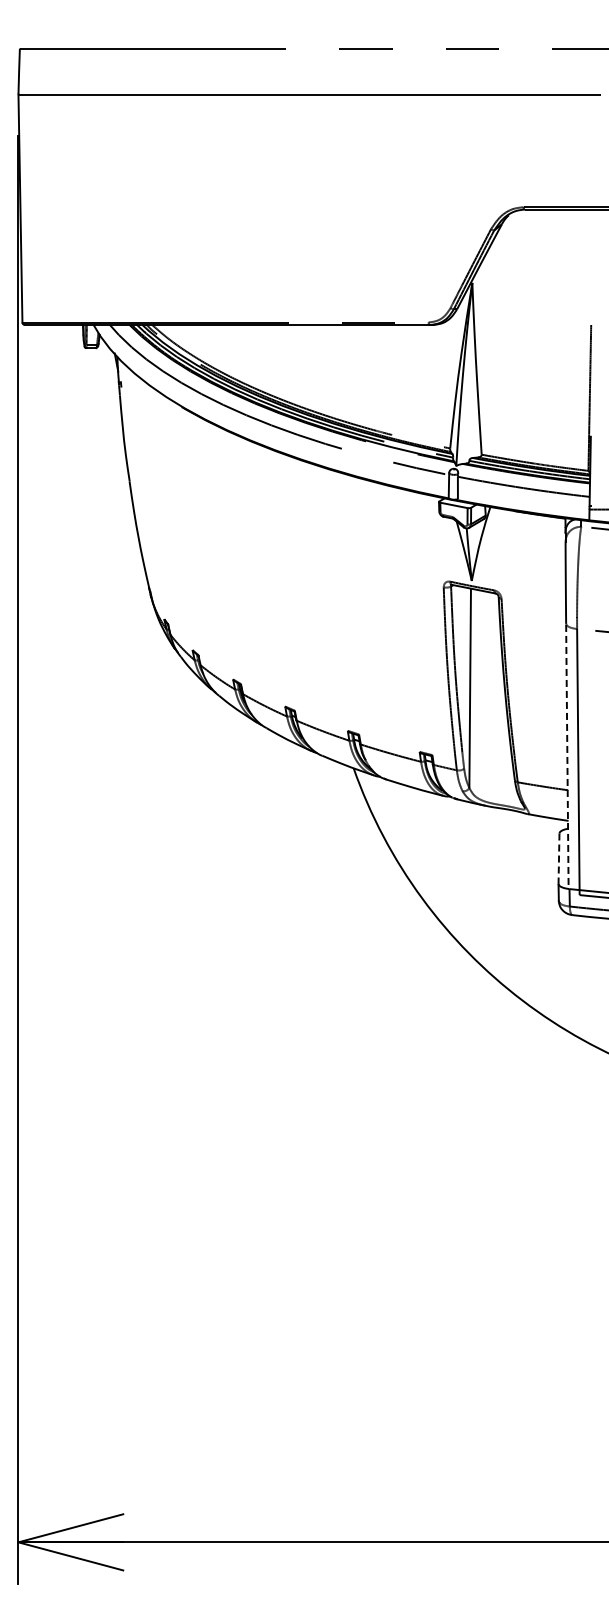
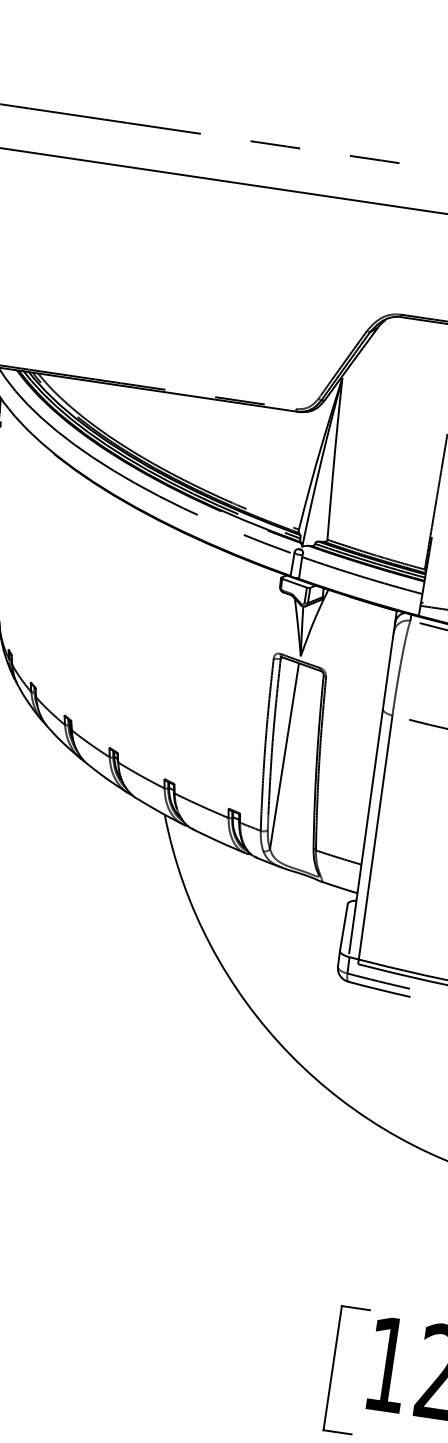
line: (567, 754) -> (366, 831), dashed -> solid
line: (559, 859) -> (344, 928), dashed -> solid

